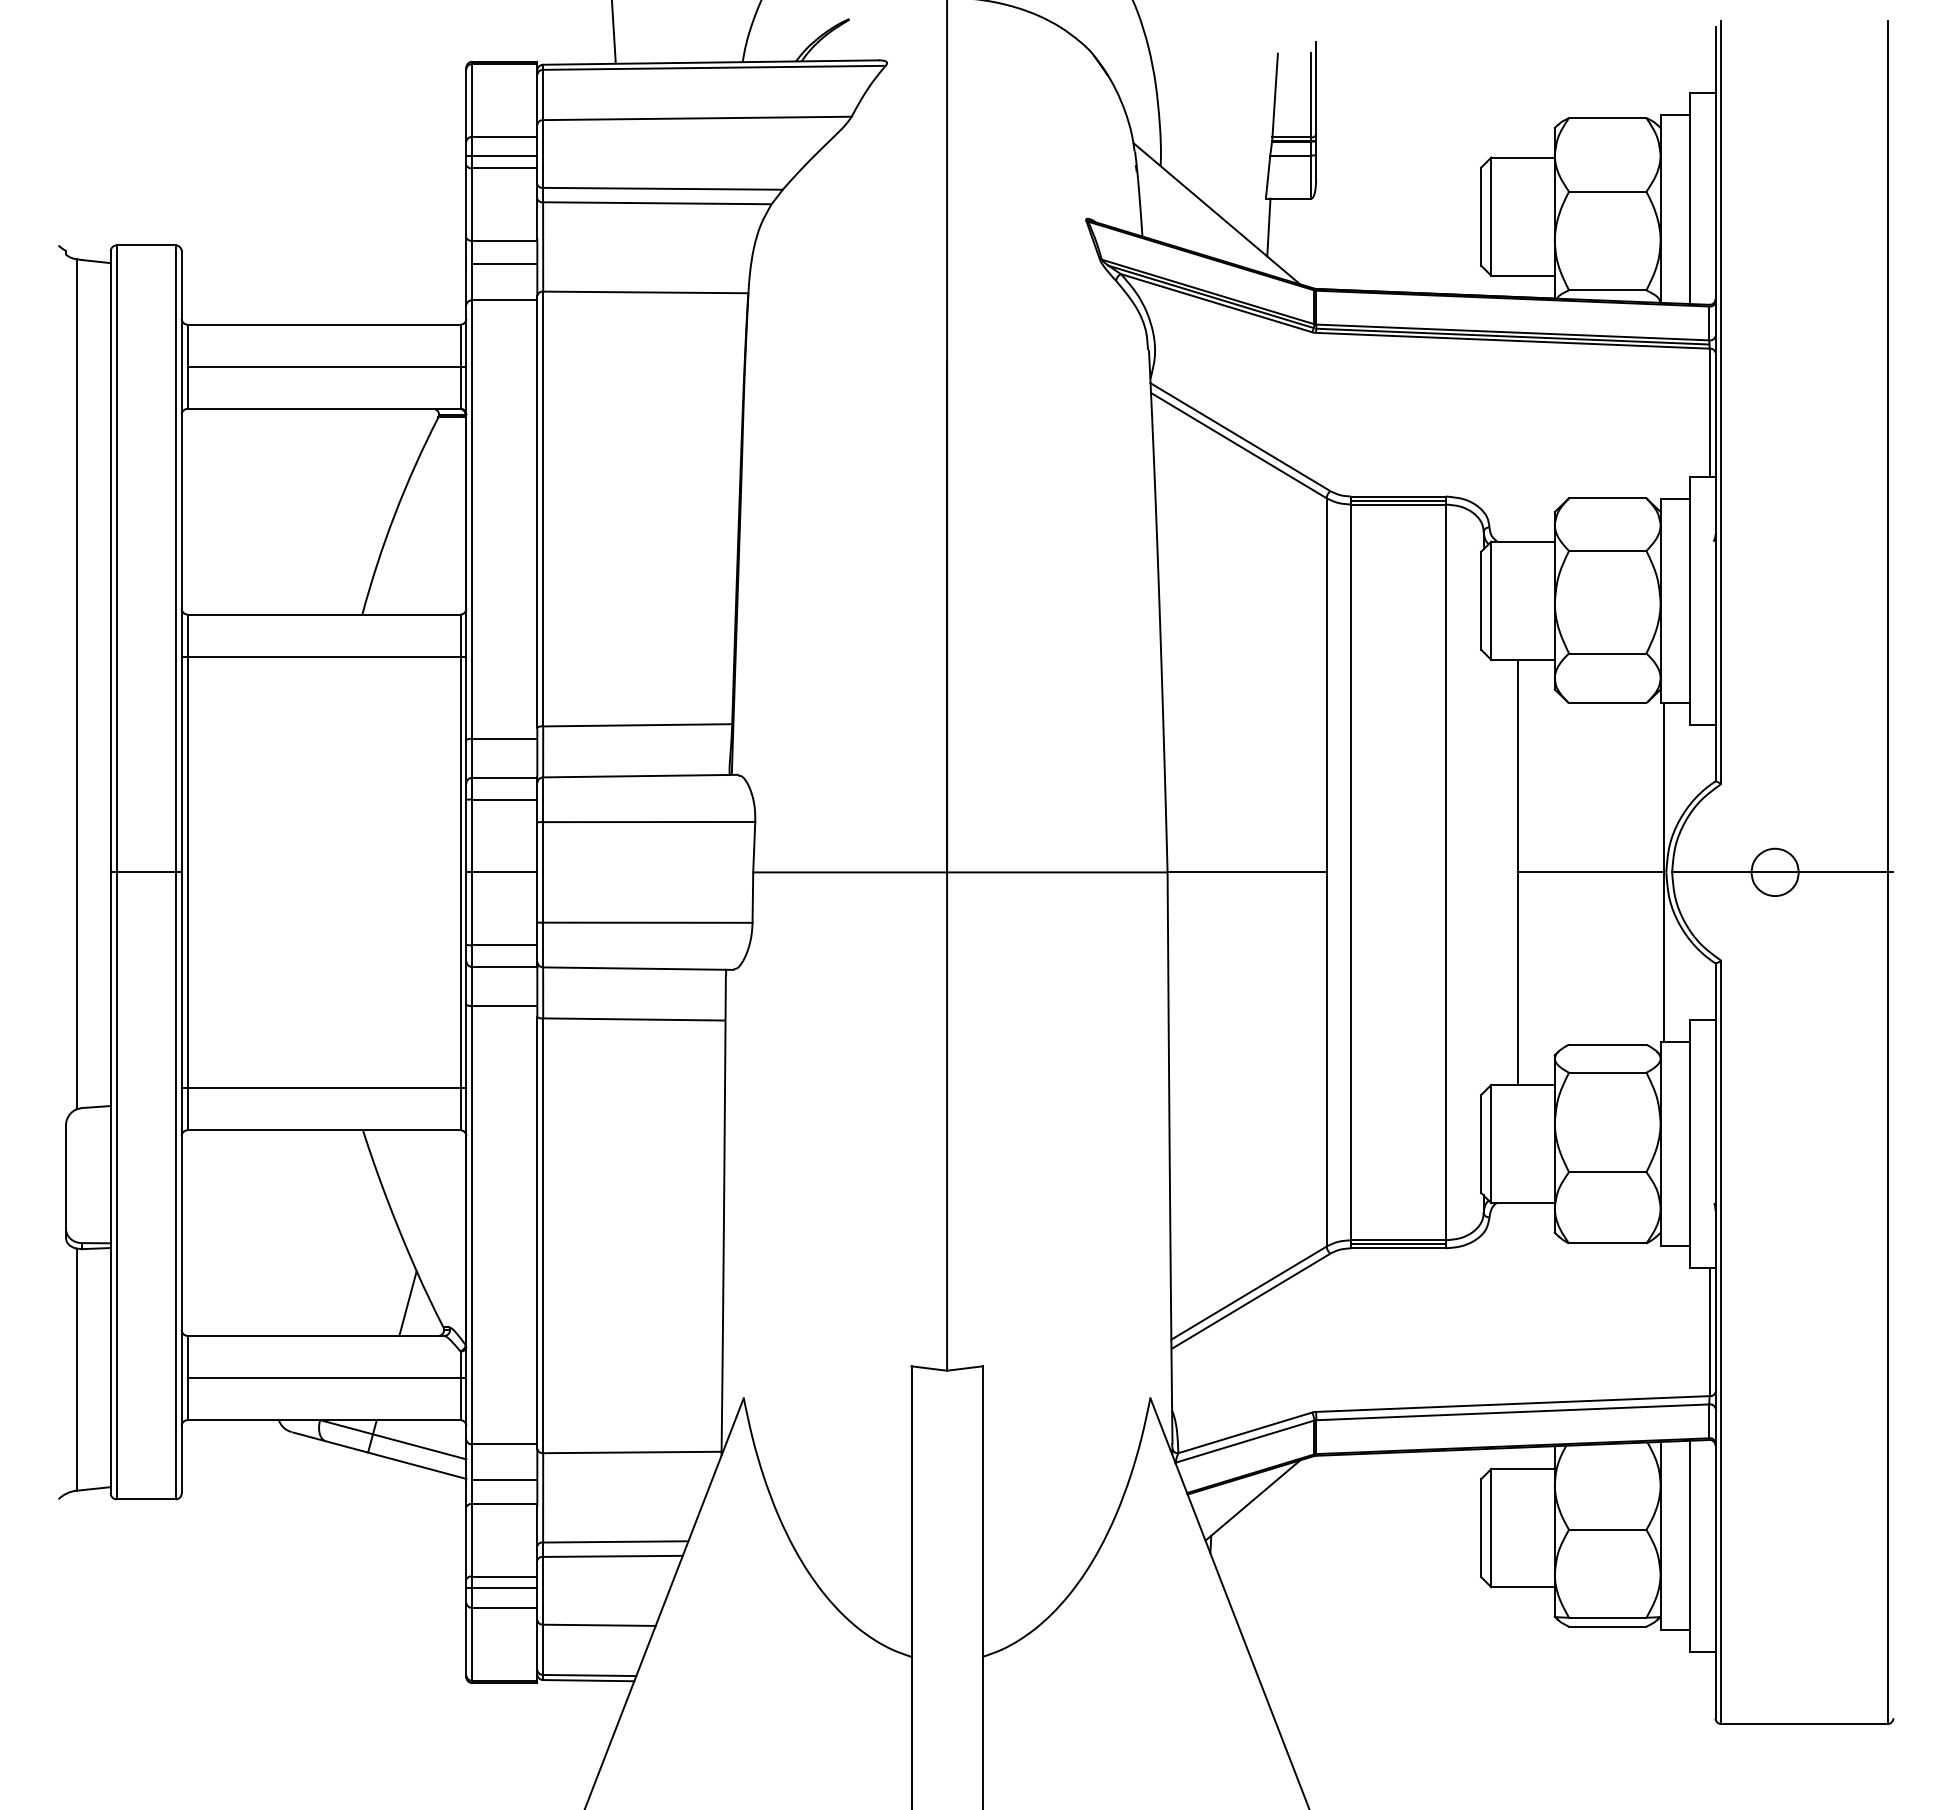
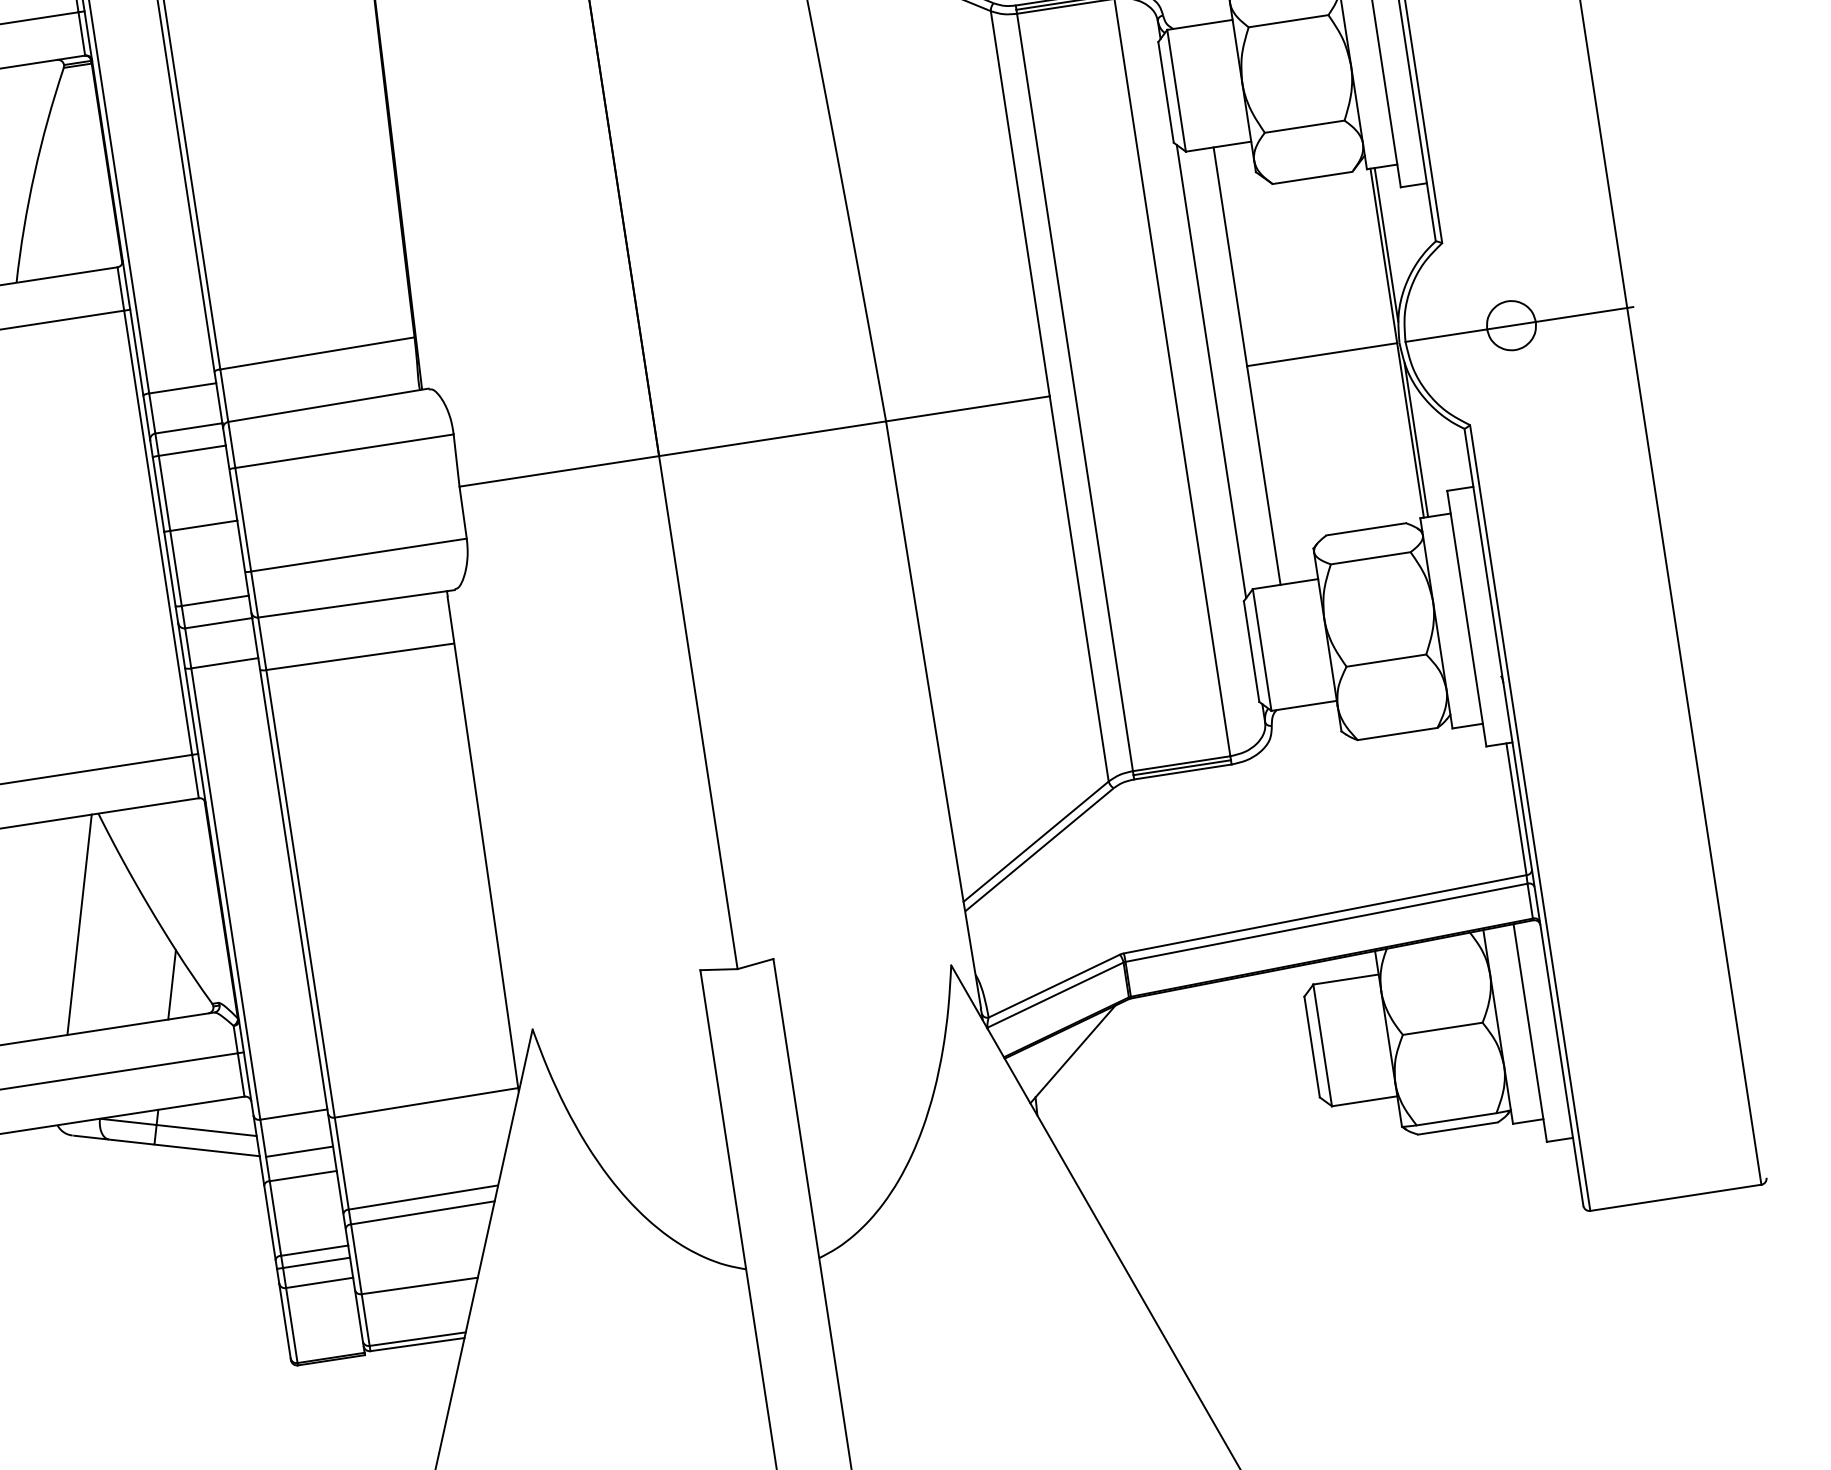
line: (1668, 777) -> (1386, 244), added
line: (1483, 872) -> (1211, 371), added
line: (1668, 966) -> (1416, 439), added
line: (328, 1232) -> (79, 924), added

